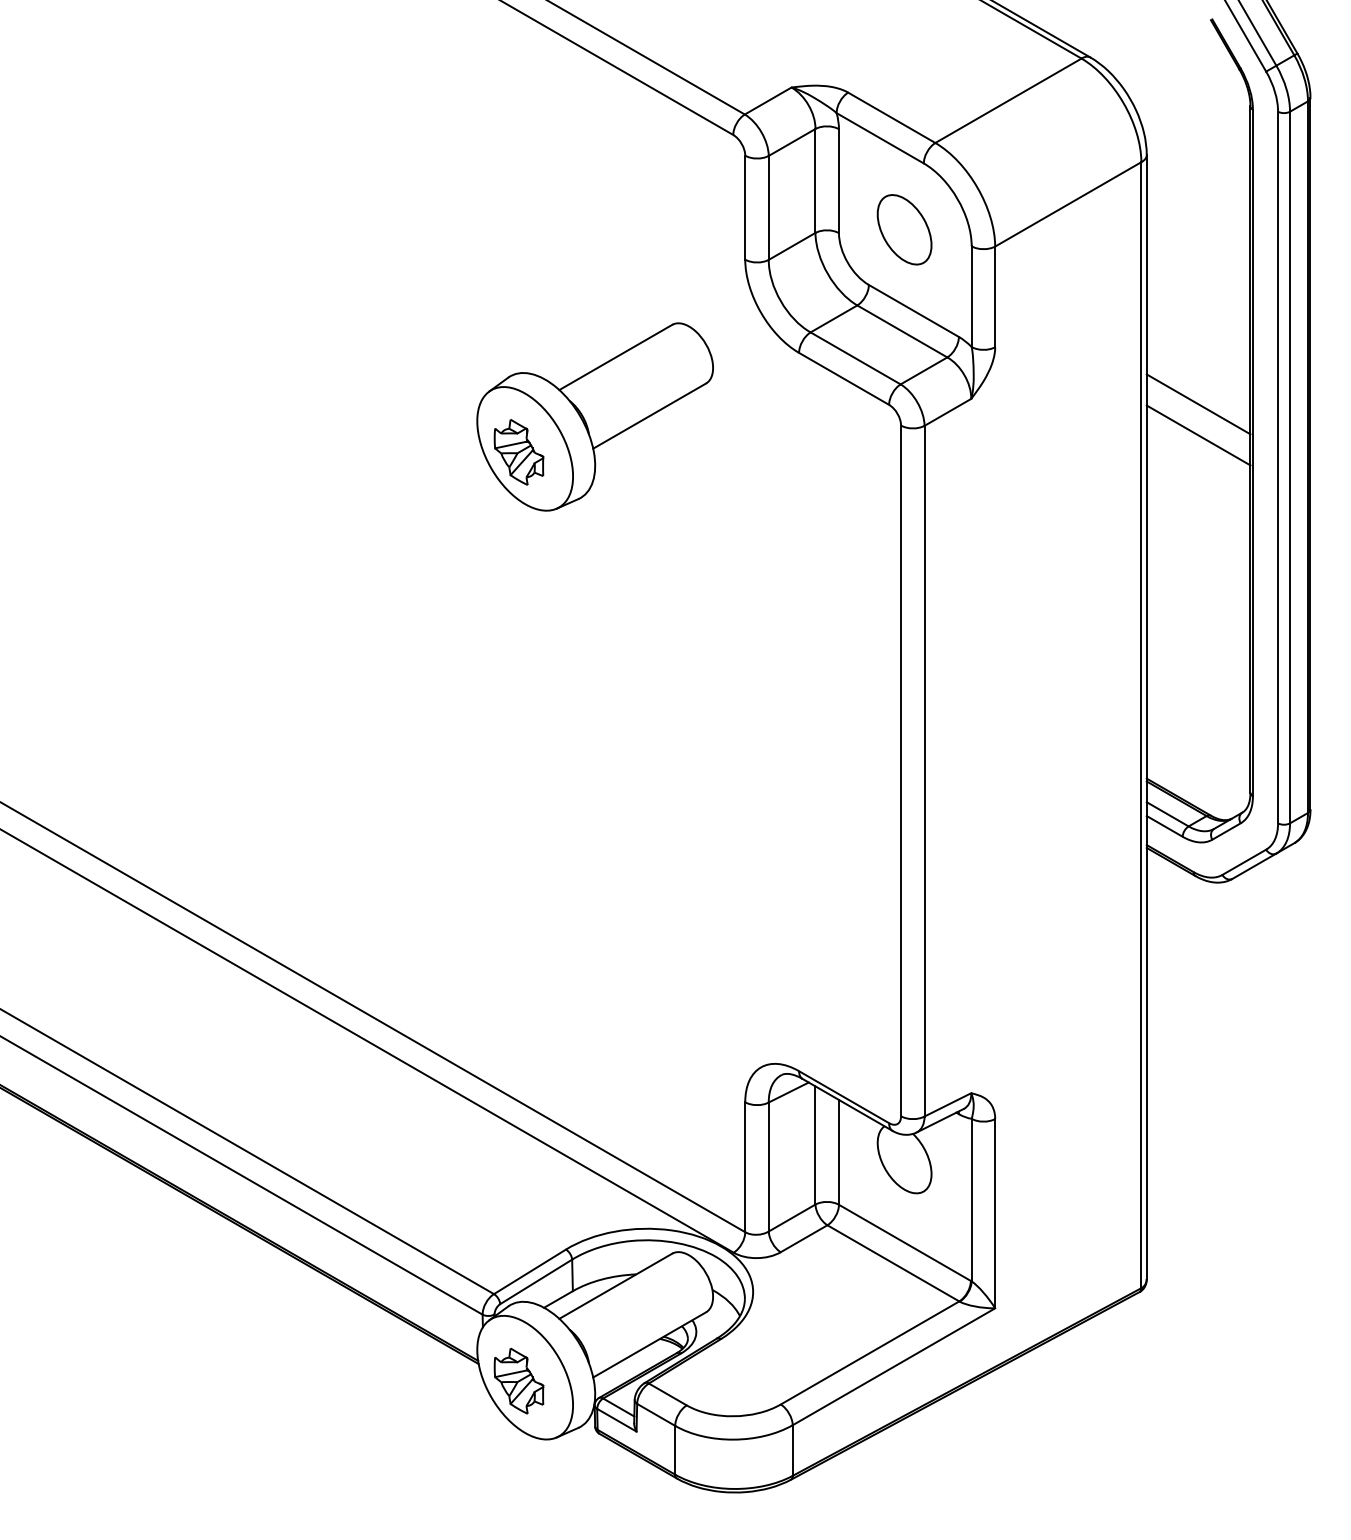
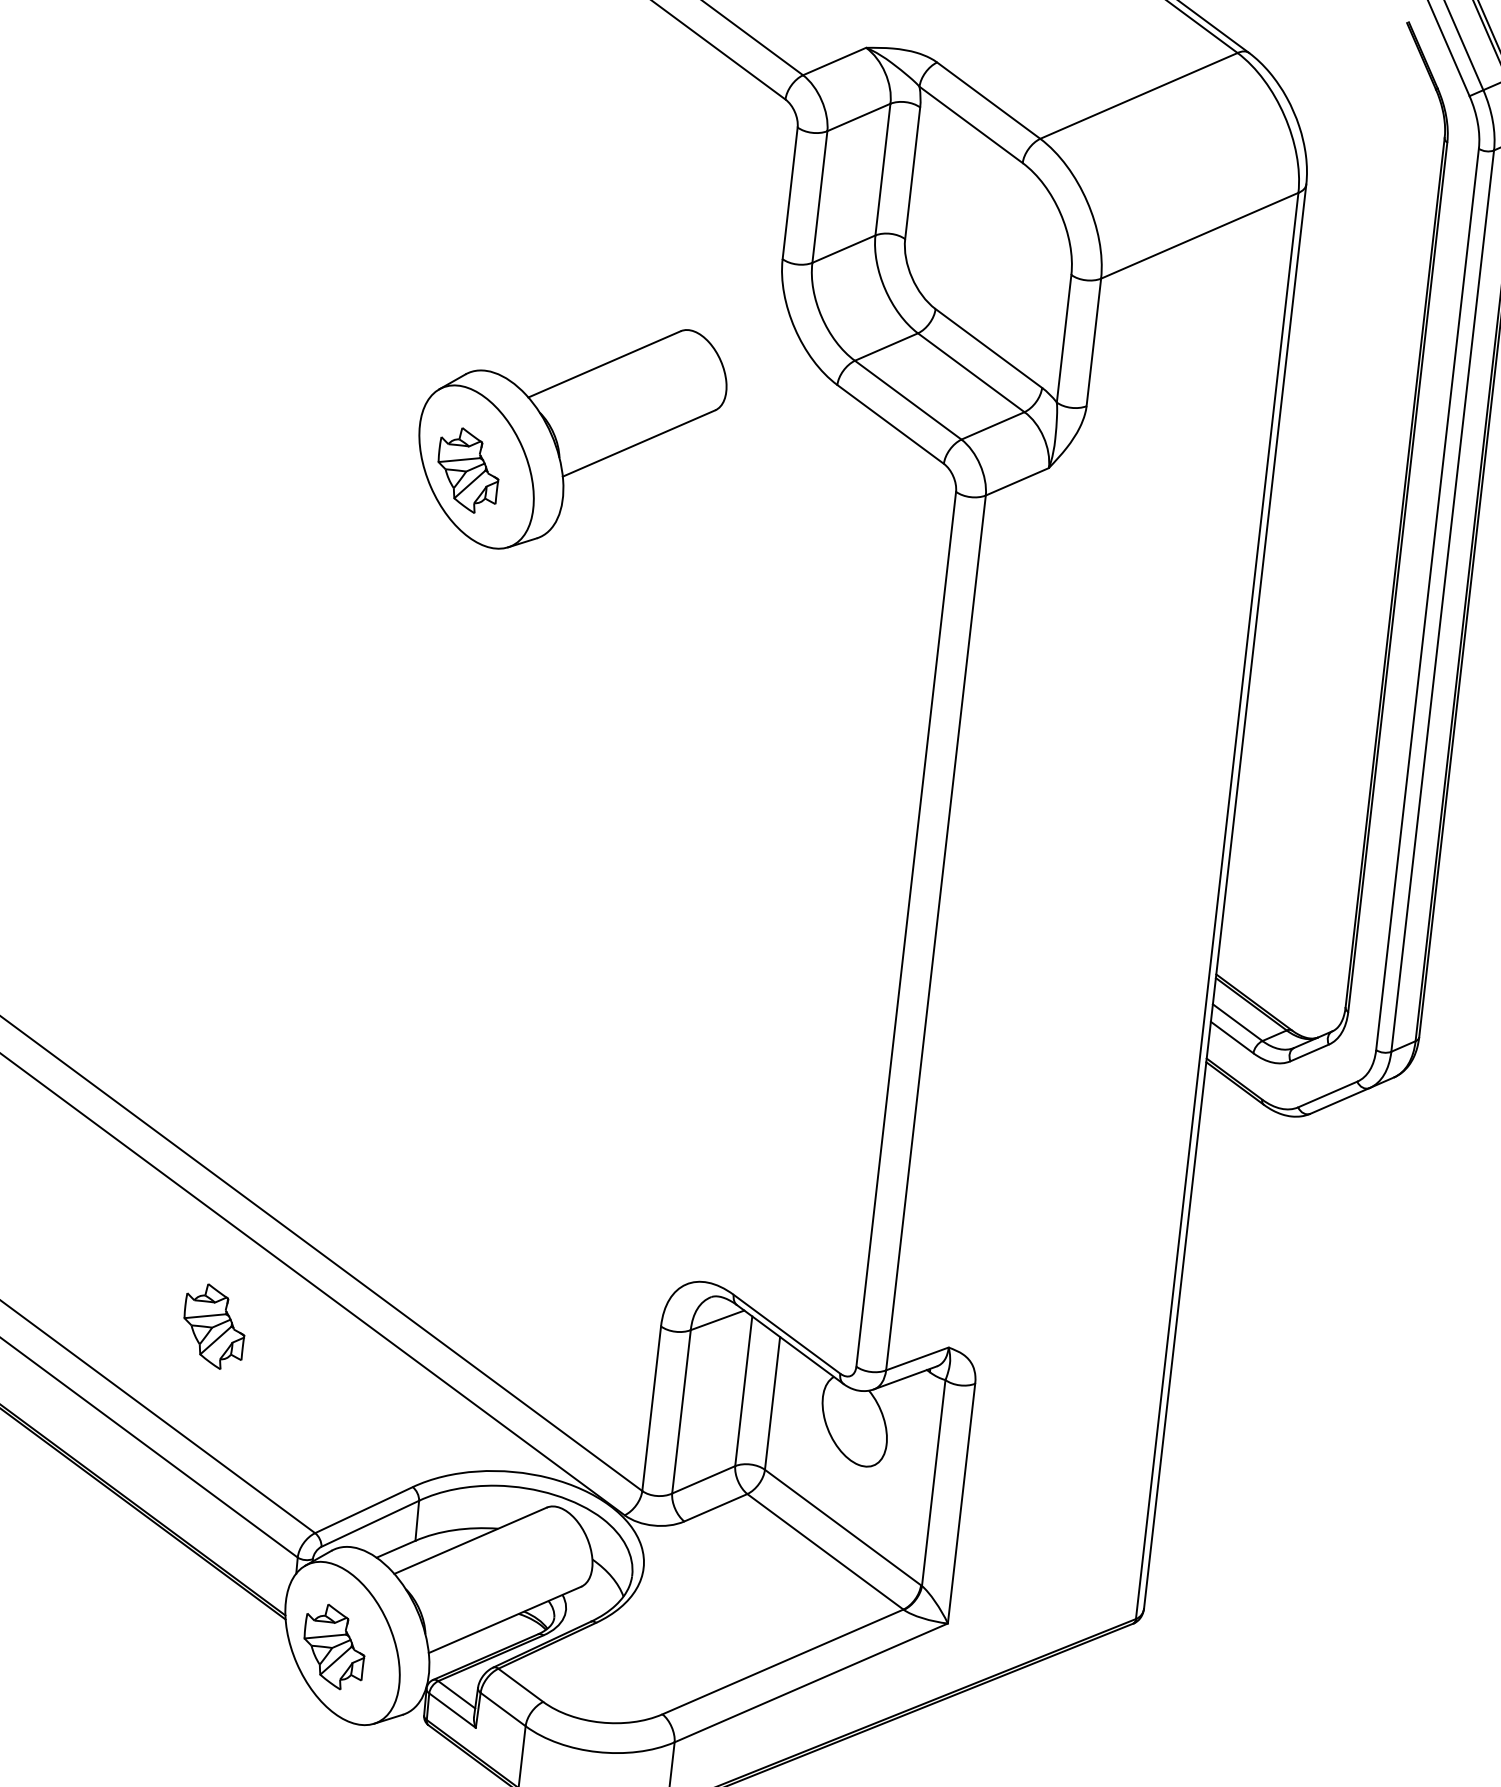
part: (904, 229) -> (988, 243), removed
line: (1198, 404) -> (1335, 508), removed
line: (1198, 435) -> (1331, 547), removed
part: (396, 1141) -> (213, 1325), added

